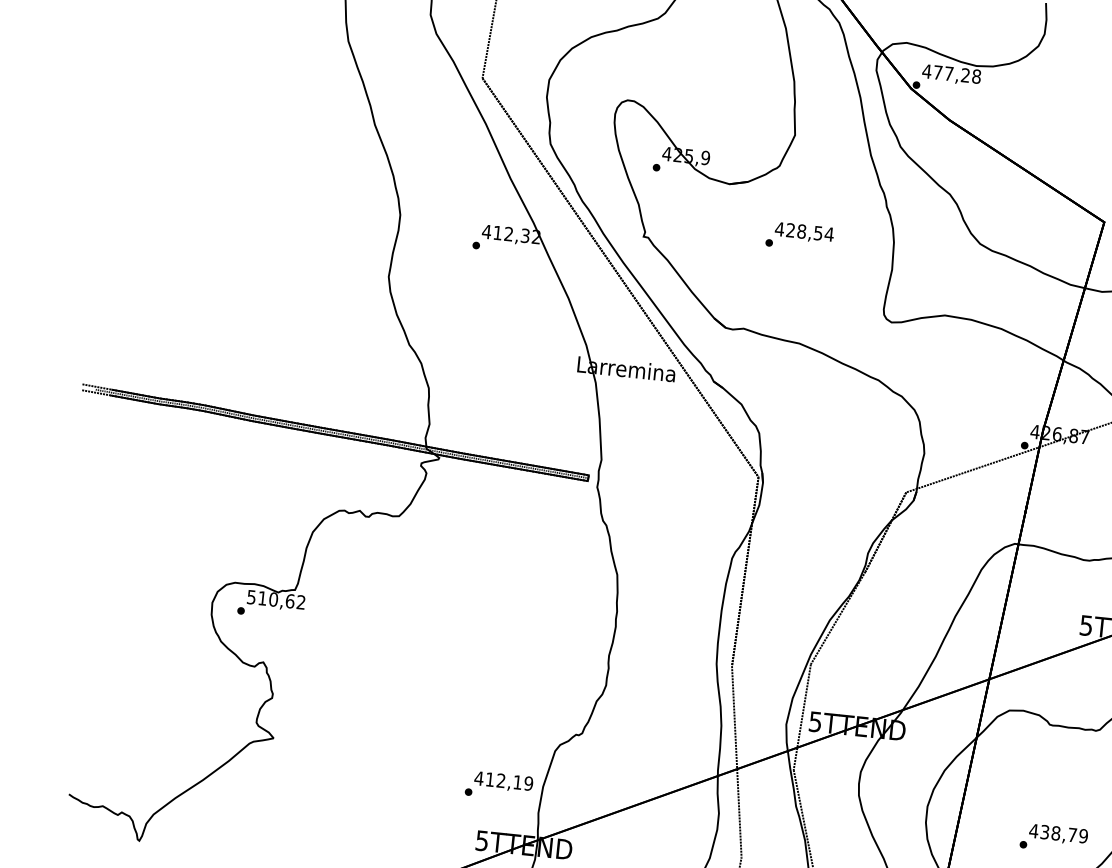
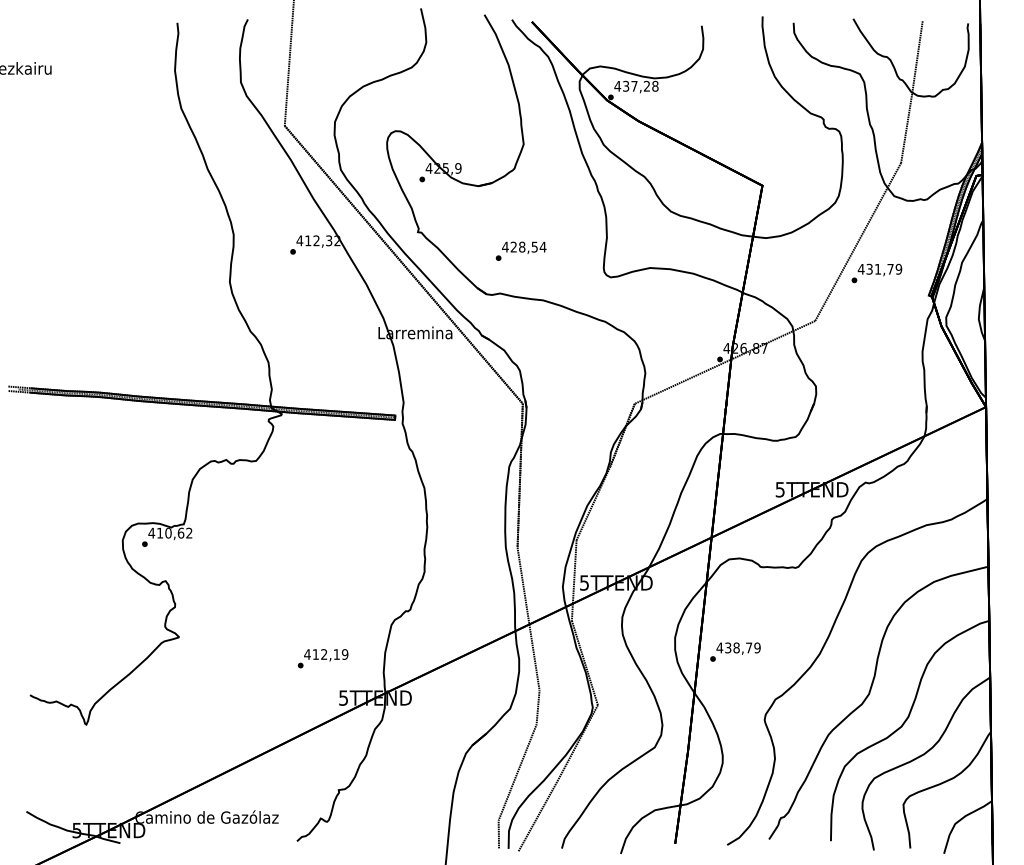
text: (938, 71) -> (626, 85), 477,28 -> 437,28
text: (799, 235) -> (520, 250), moved
text: (251, 596) -> (151, 532), 510,62 -> 410,62
text: (498, 785) -> (322, 658), moved
text: (1054, 837) -> (735, 651), moved

